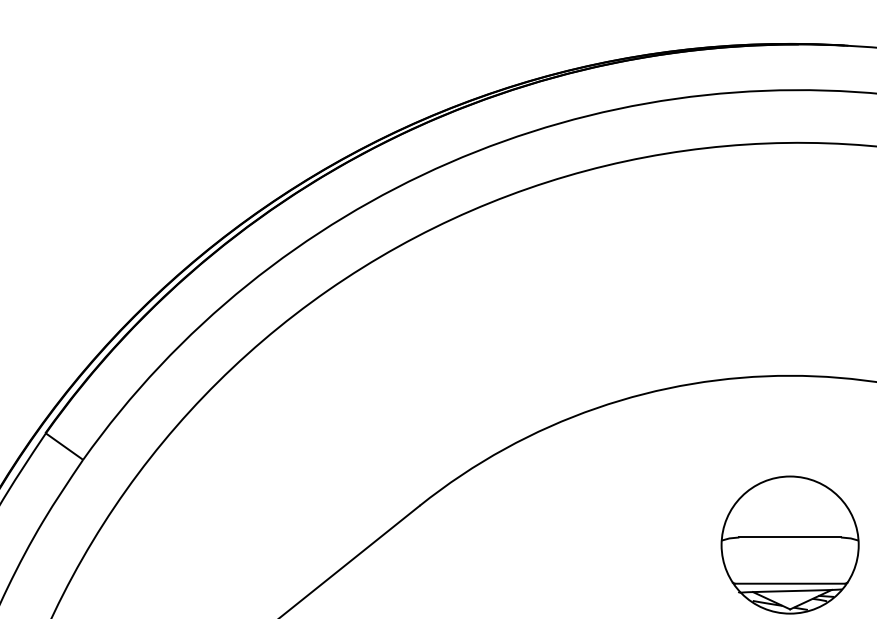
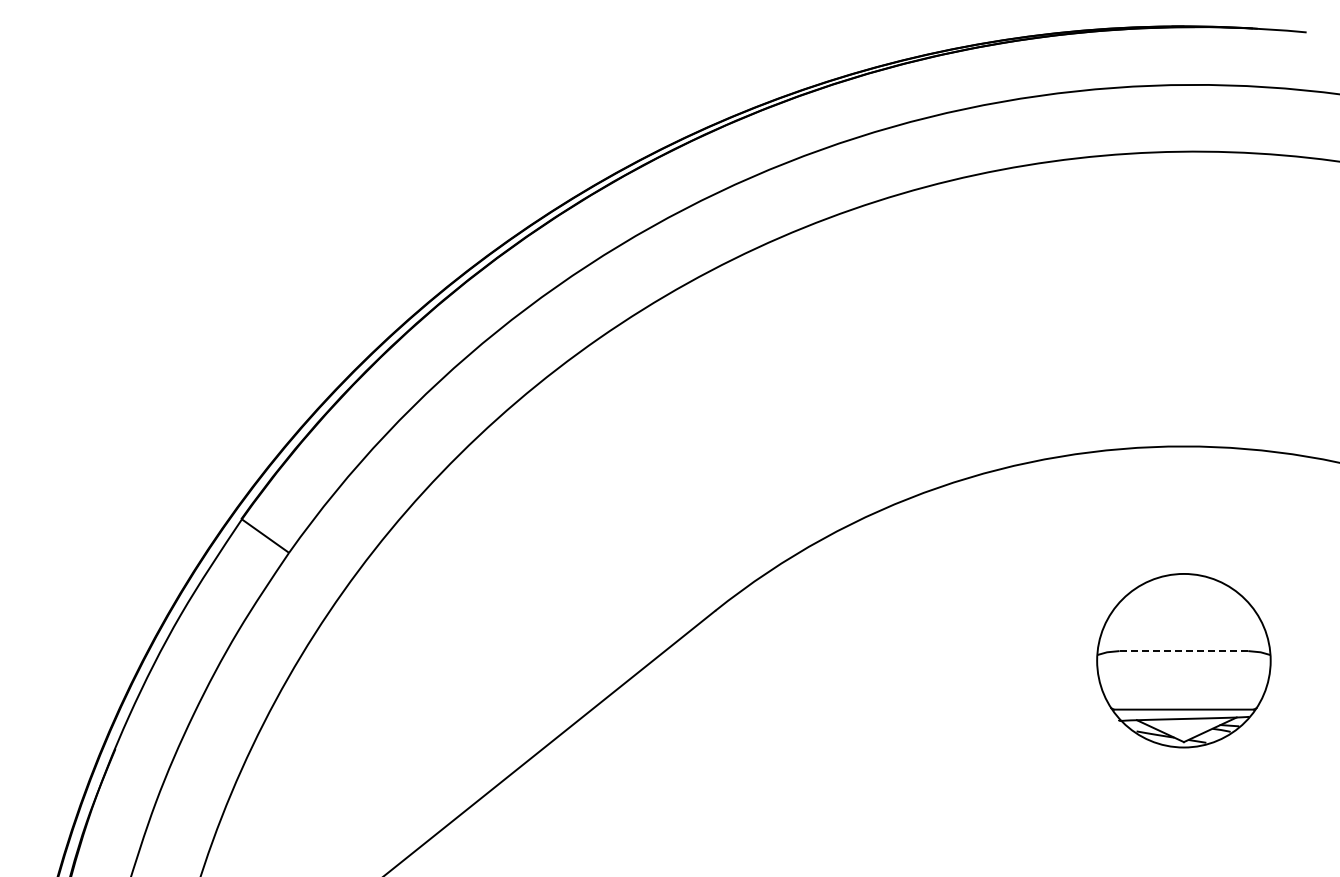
line: (790, 537) -> (1184, 651), solid -> dashed

